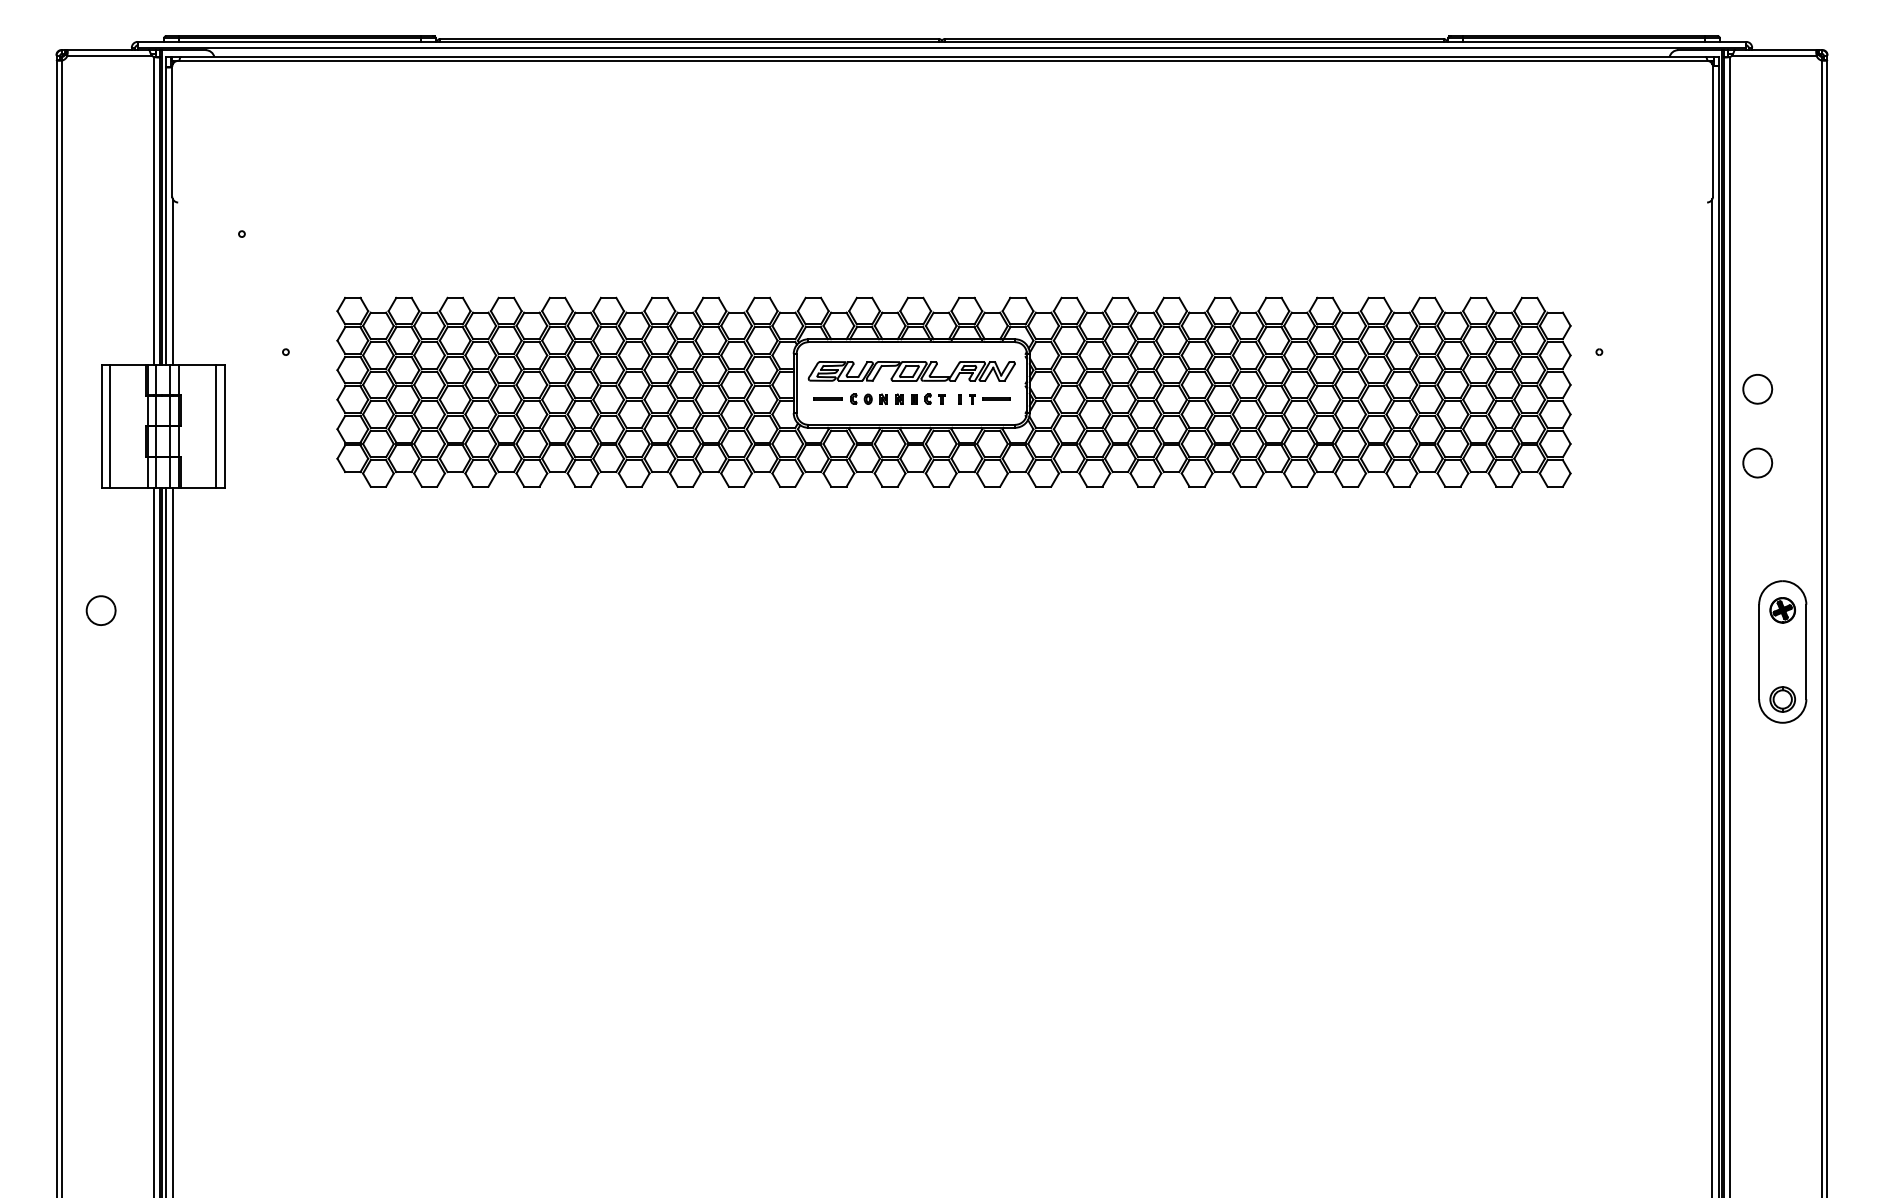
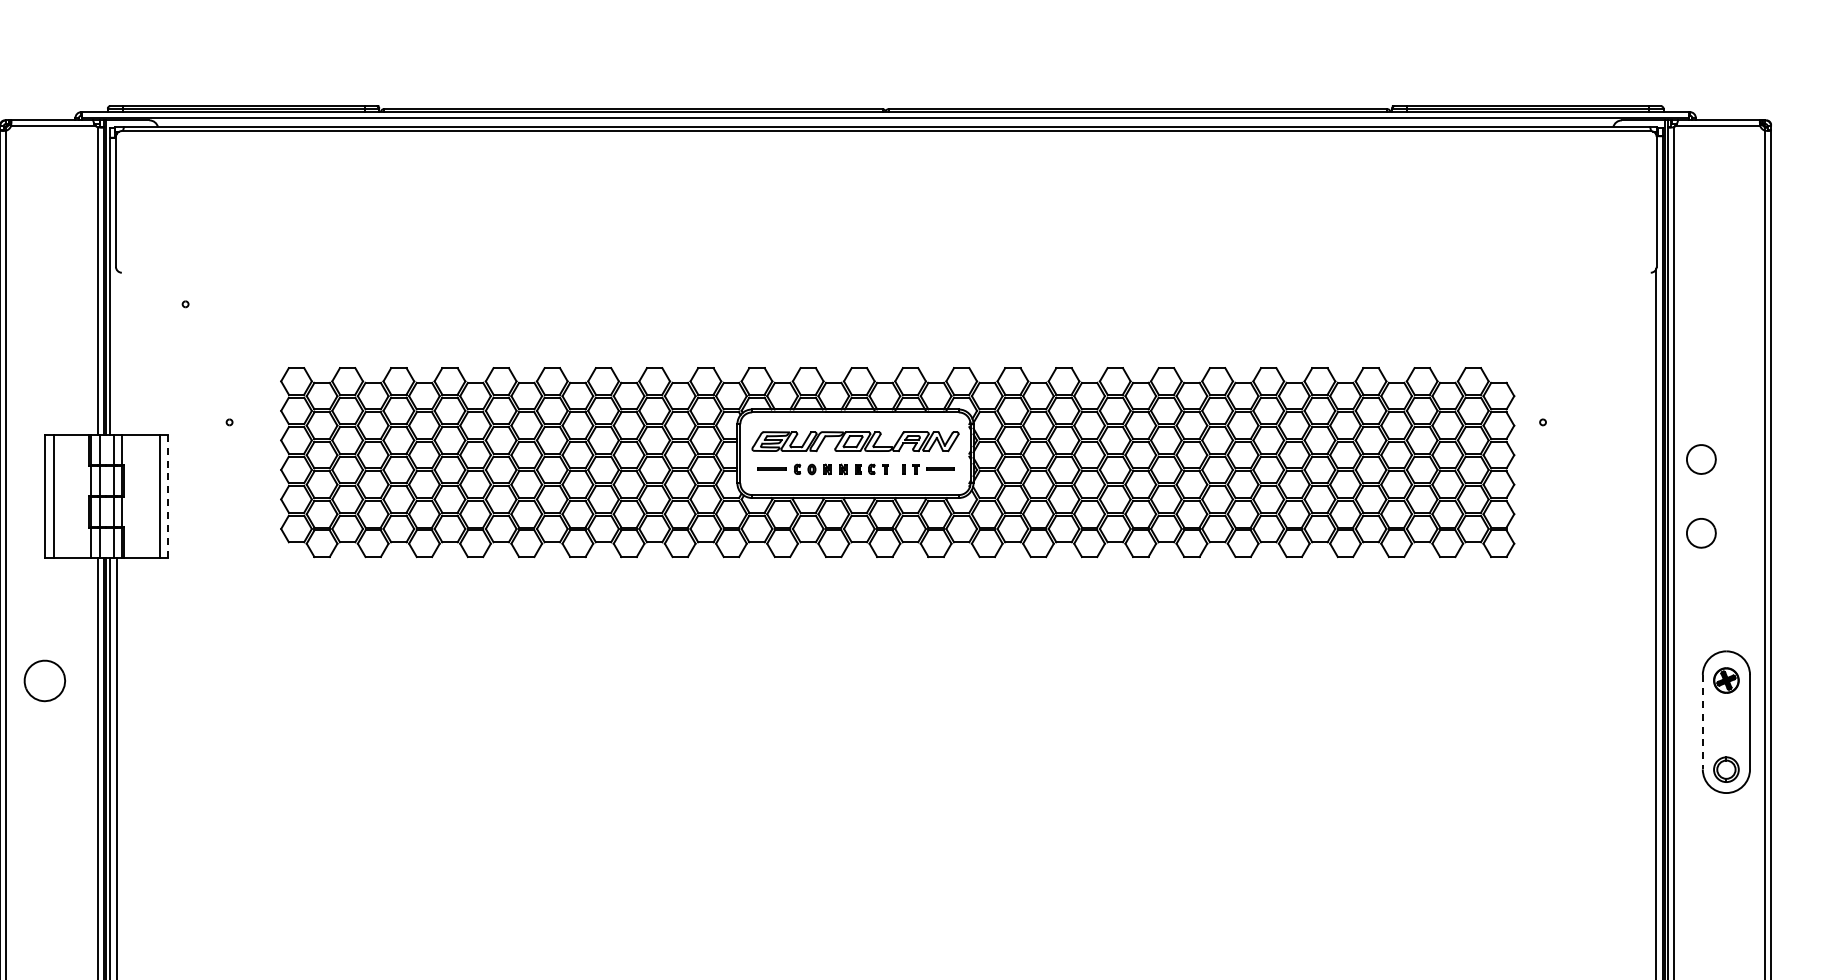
line: (172, 281) -> (116, 351), removed
line: (224, 425) -> (168, 495), solid -> dashed
part: (100, 610) -> (44, 680), size x1.4
line: (1759, 652) -> (1703, 722), solid -> dashed

